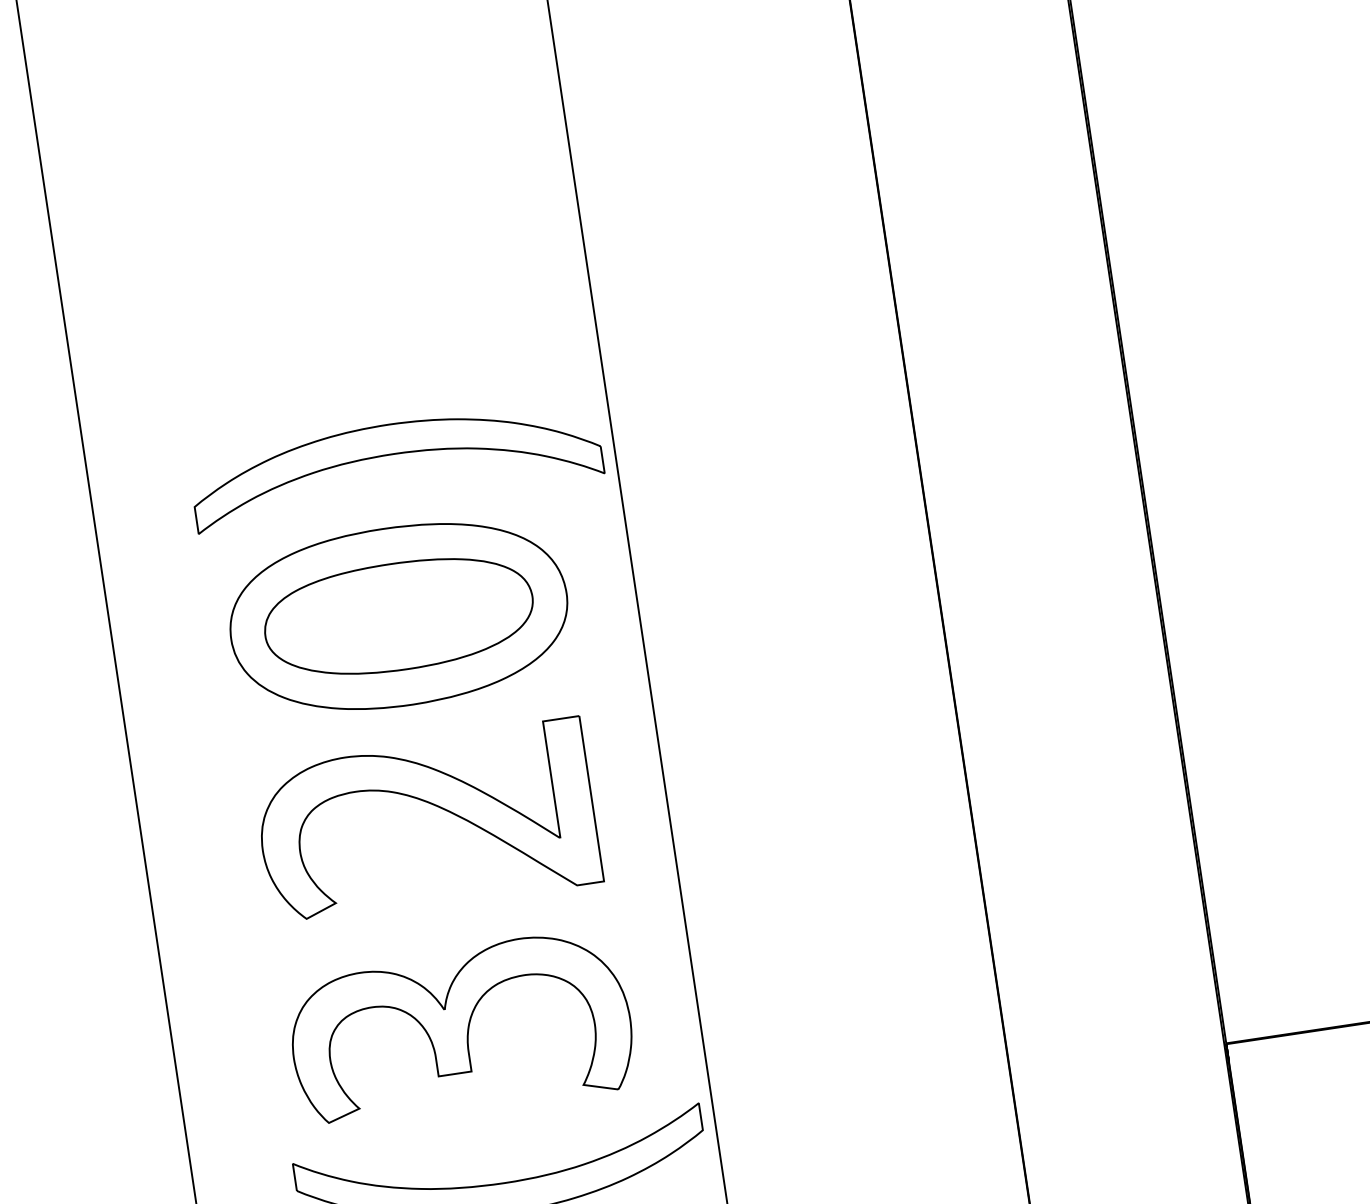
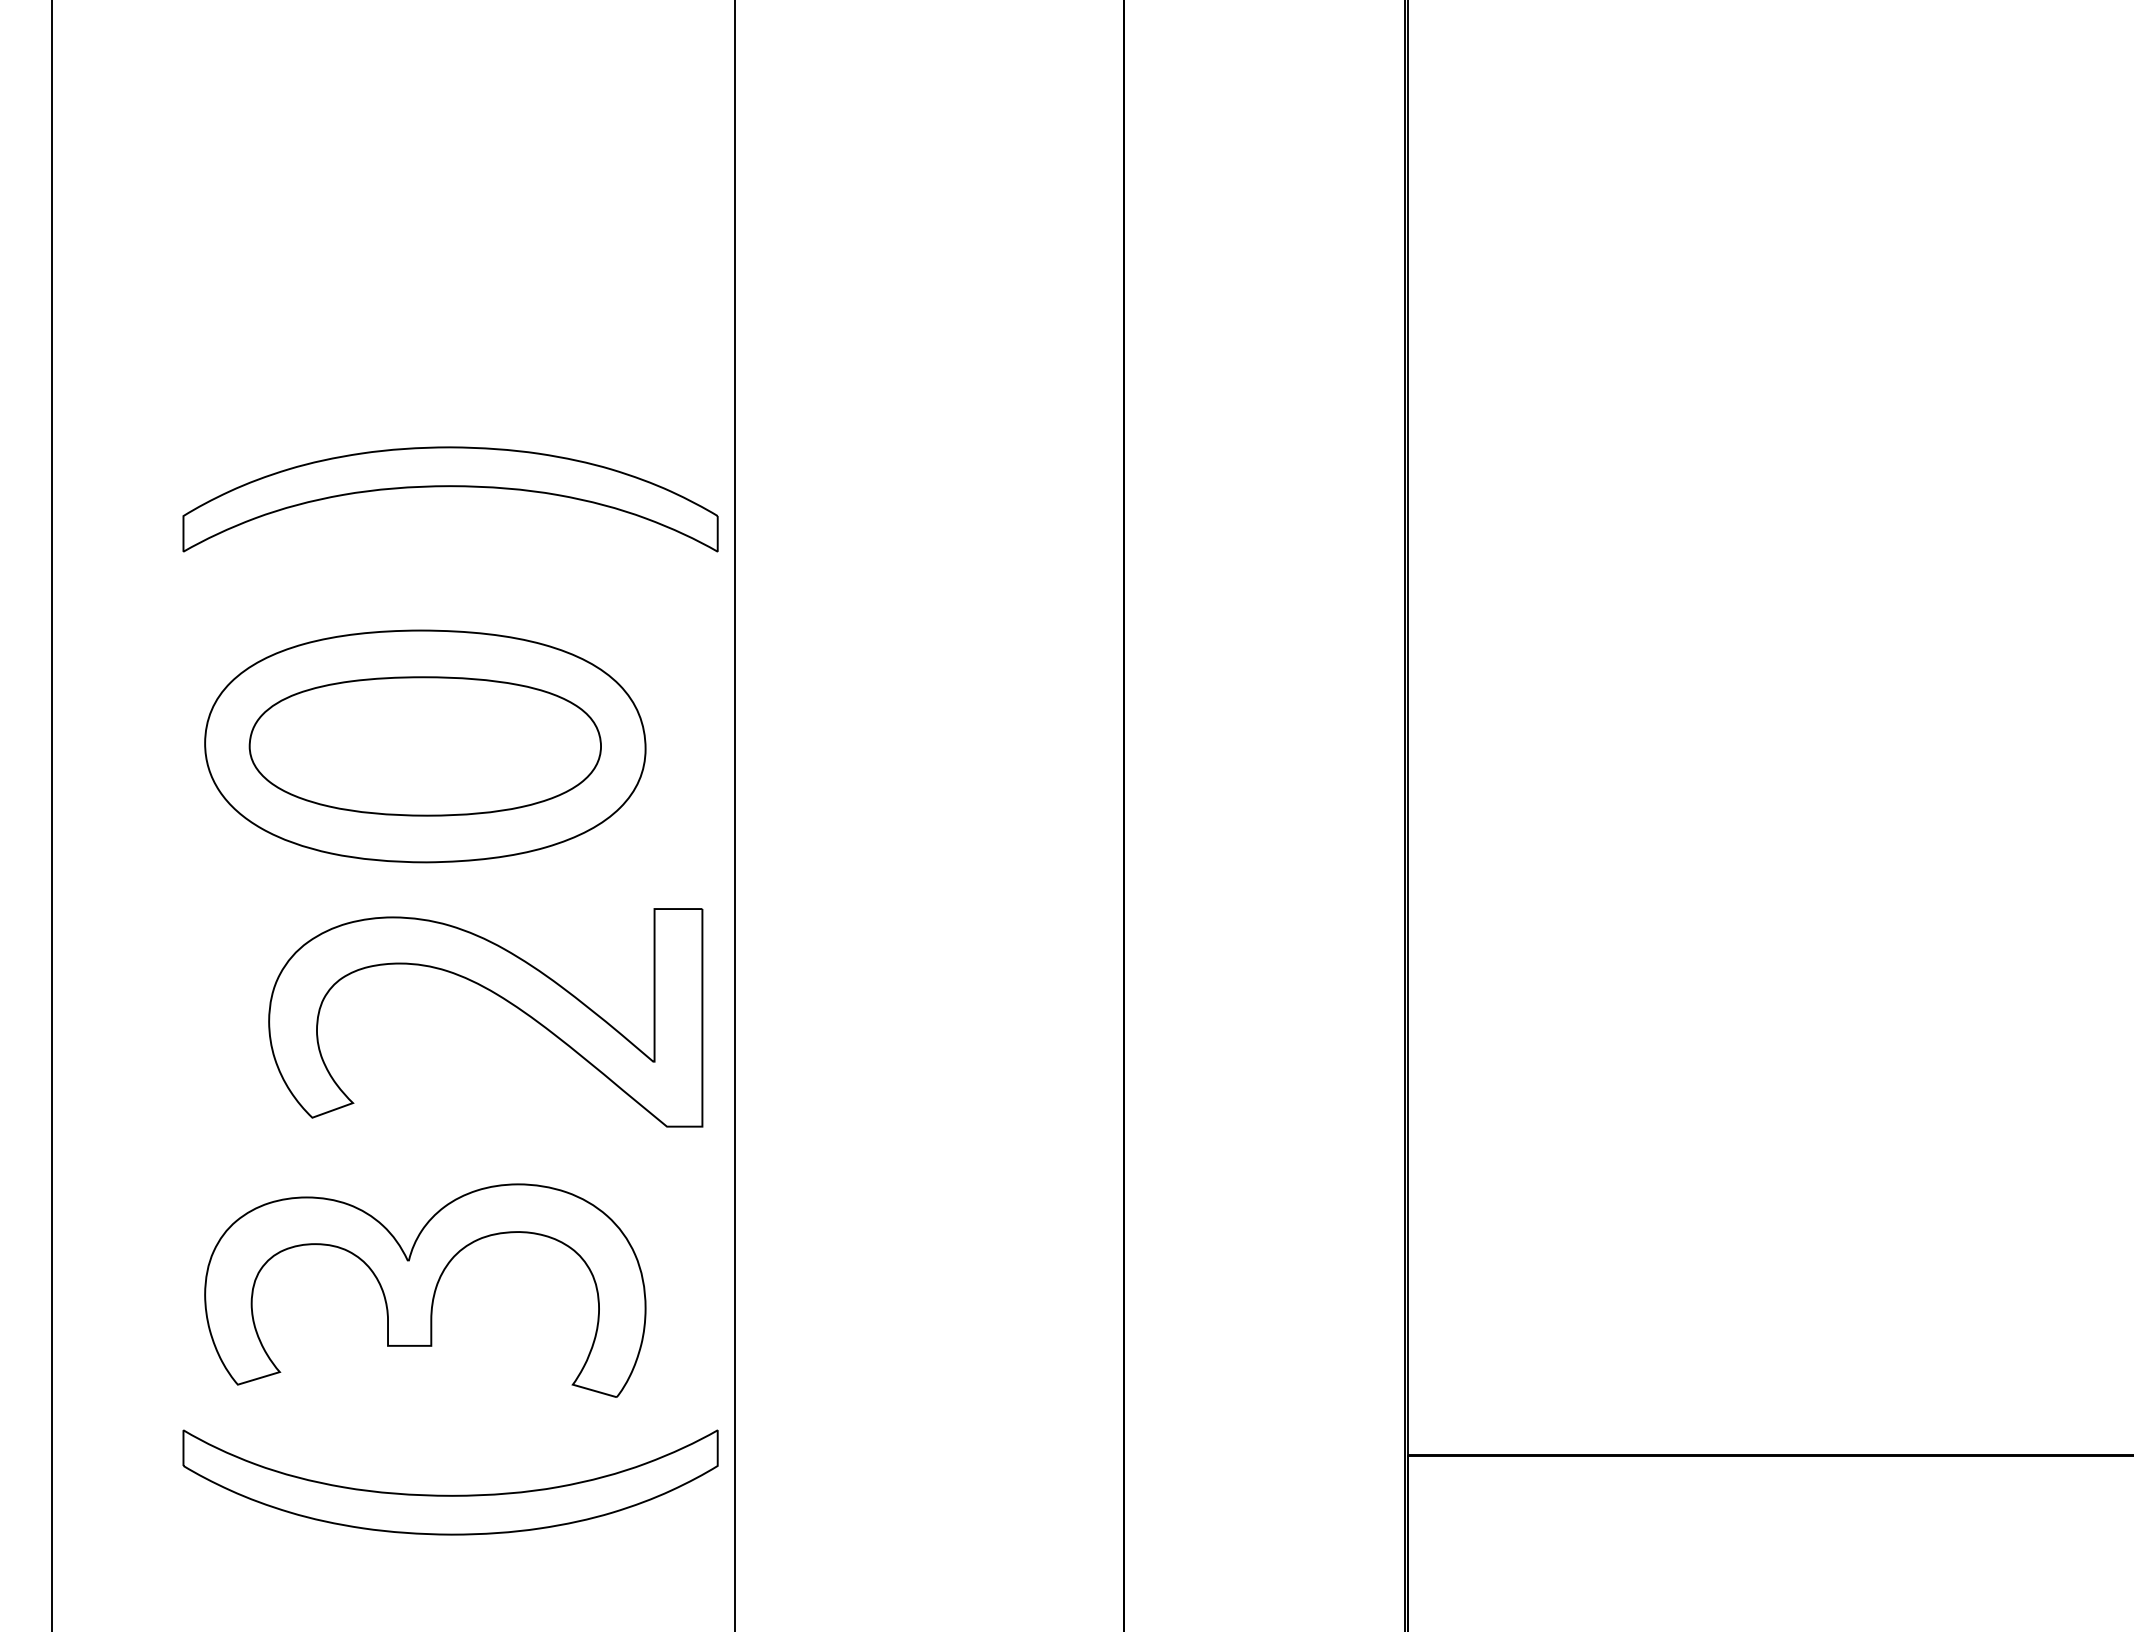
part: (394, 455) -> (450, 487), moved
part: (432, 805) -> (496, 995), moved

